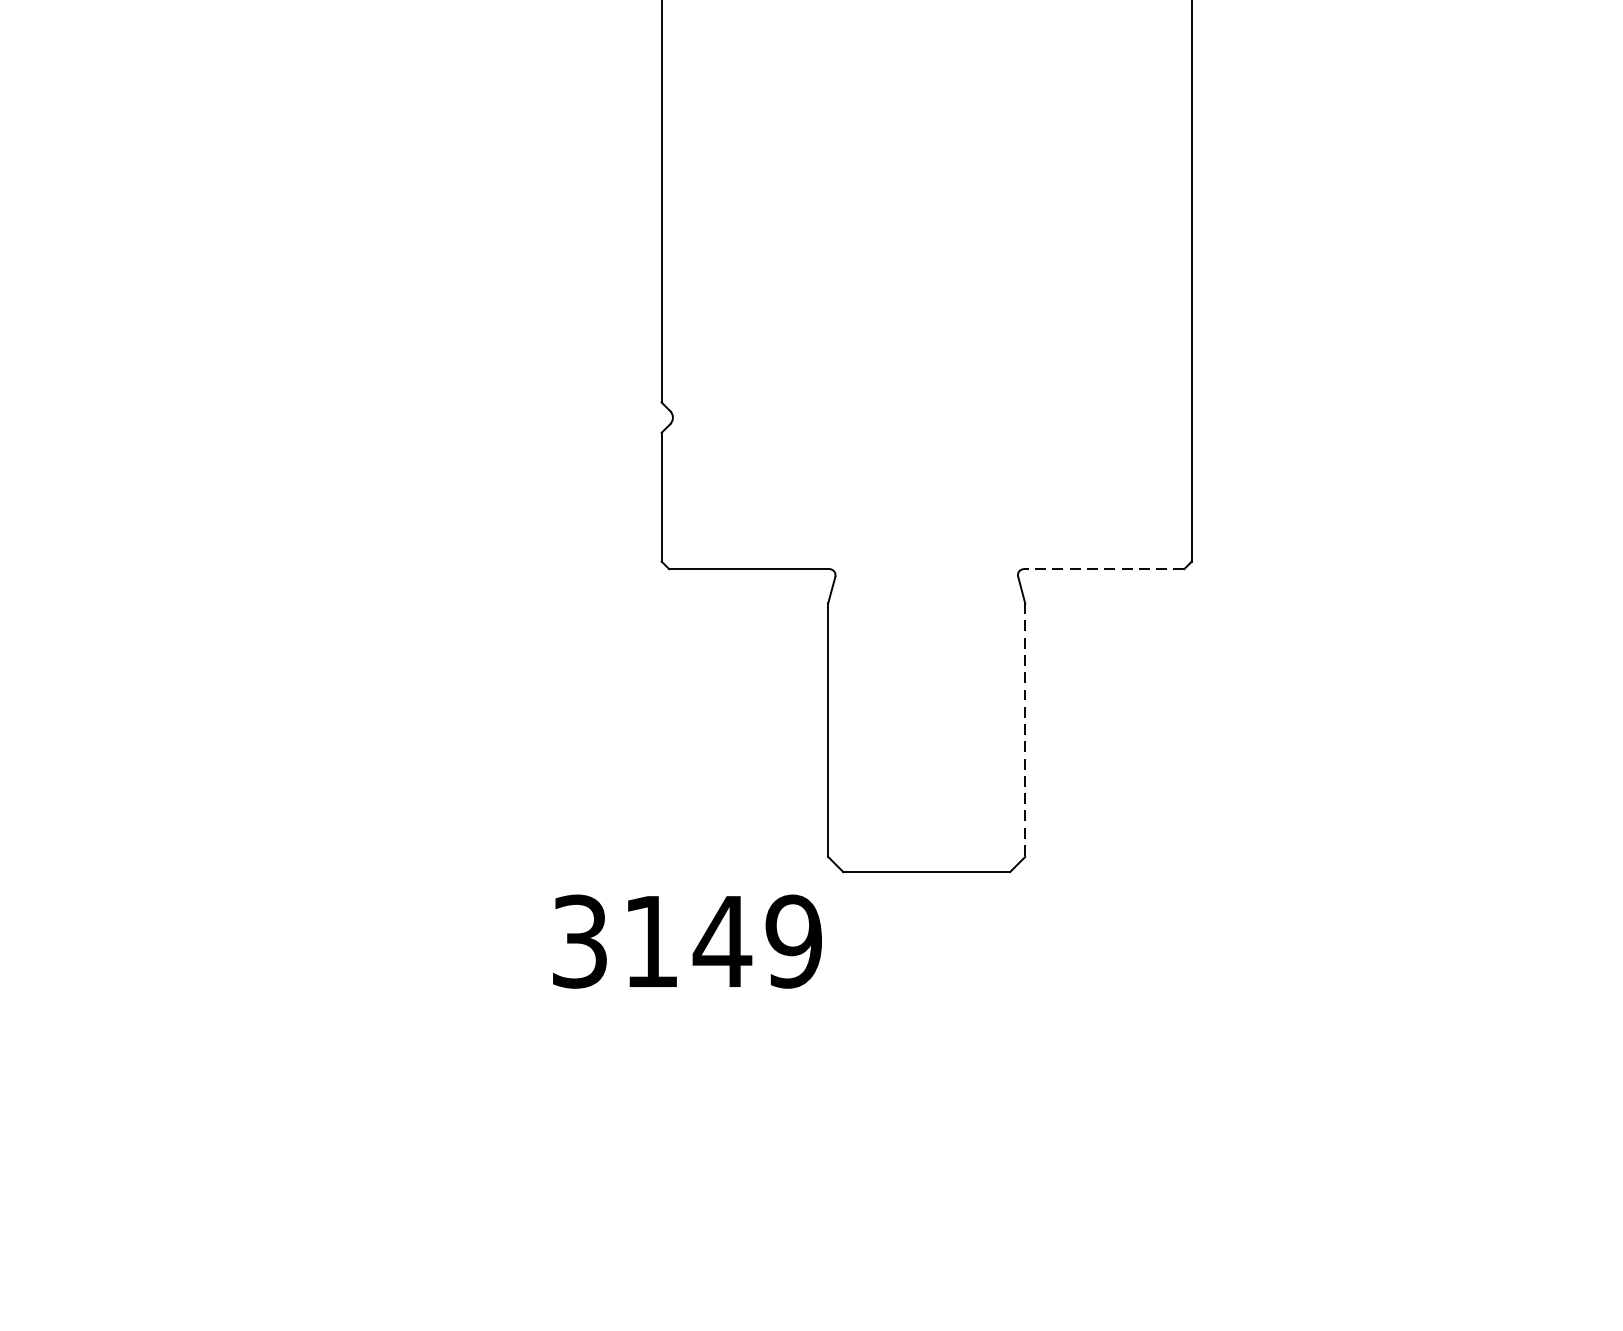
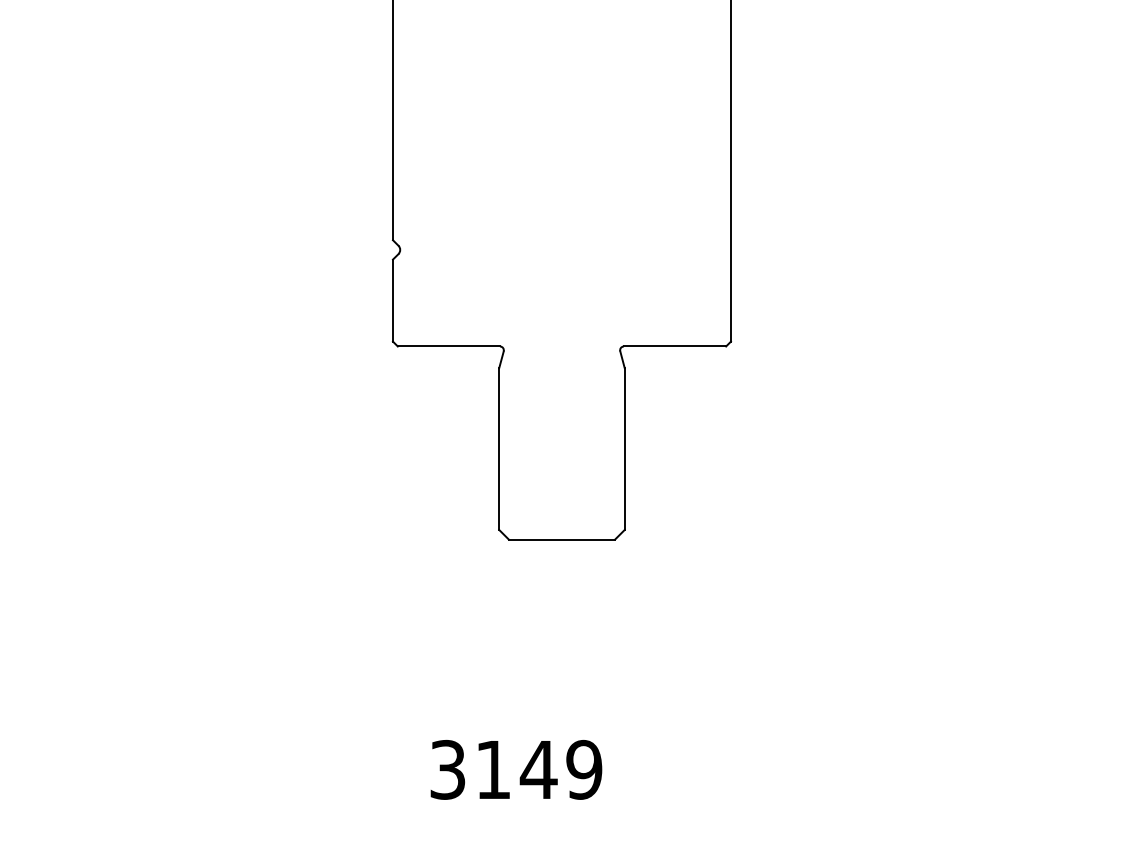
line: (1103, 569) -> (674, 346), dashed -> solid
line: (1024, 730) -> (624, 449), dashed -> solid
text: (687, 940) -> (516, 769), moved

